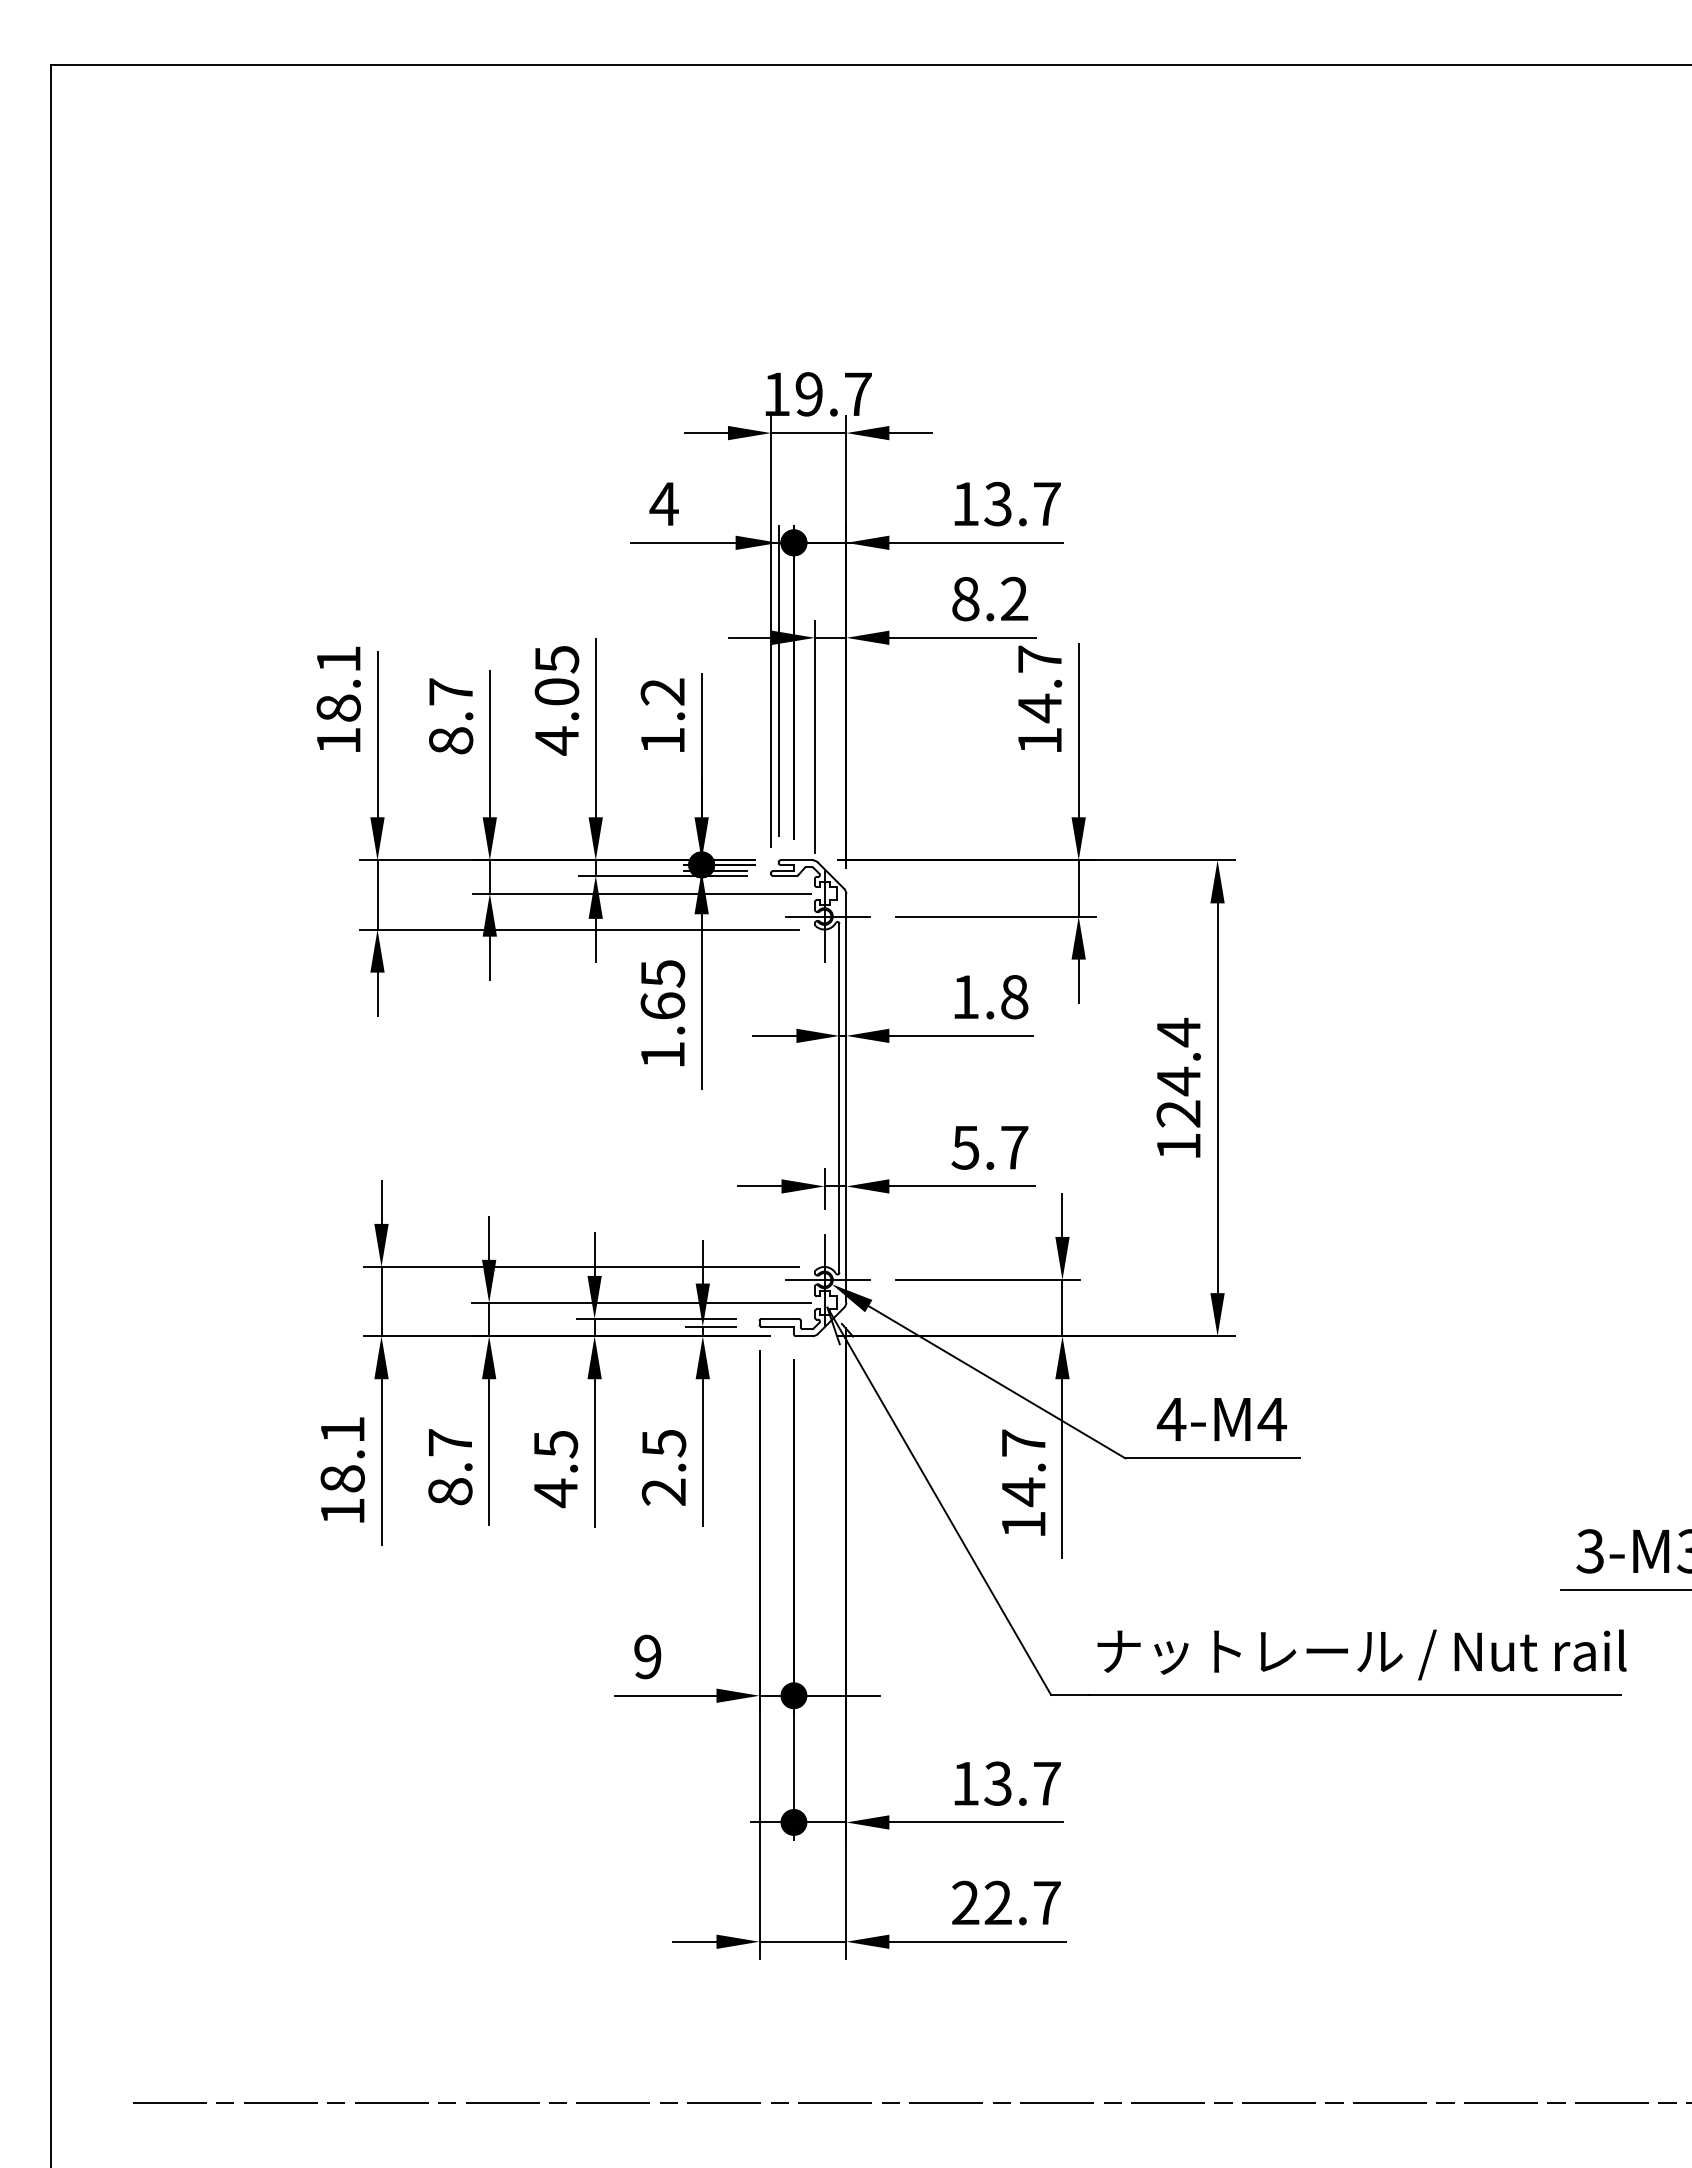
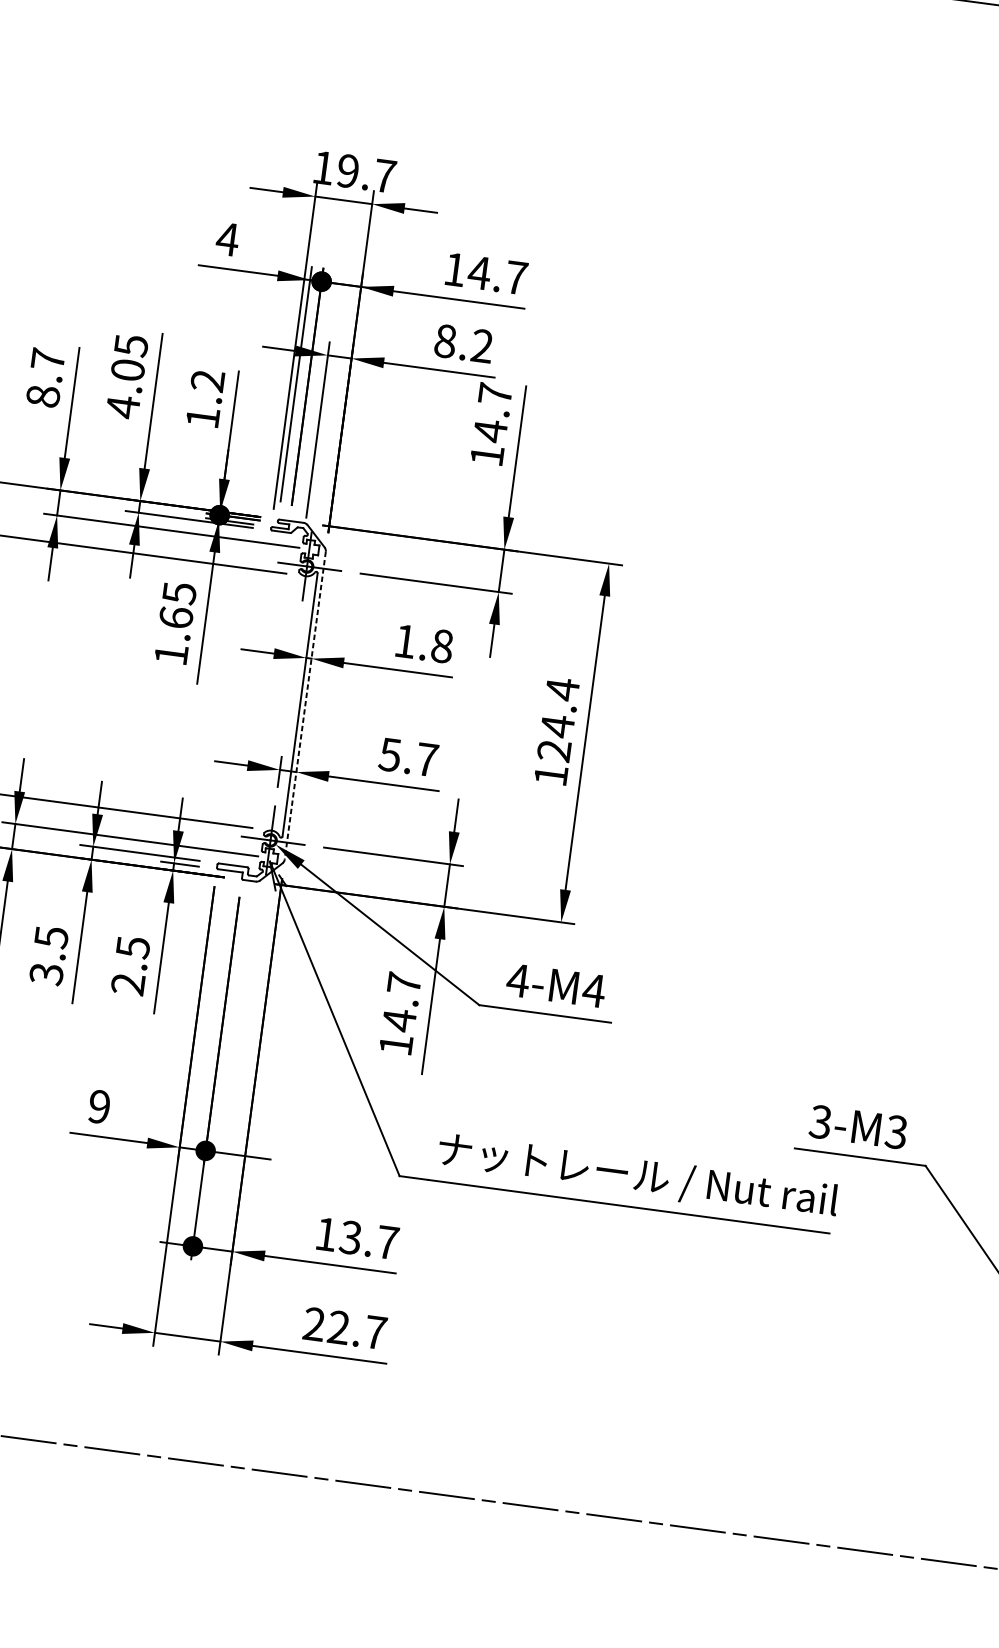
text: (997, 503) -> (479, 272), 13.7 -> 14.7
line: (846, 1098) -> (305, 705), solid -> dashed
text: (555, 1493) -> (46, 974), 4.5 -> 3.5

